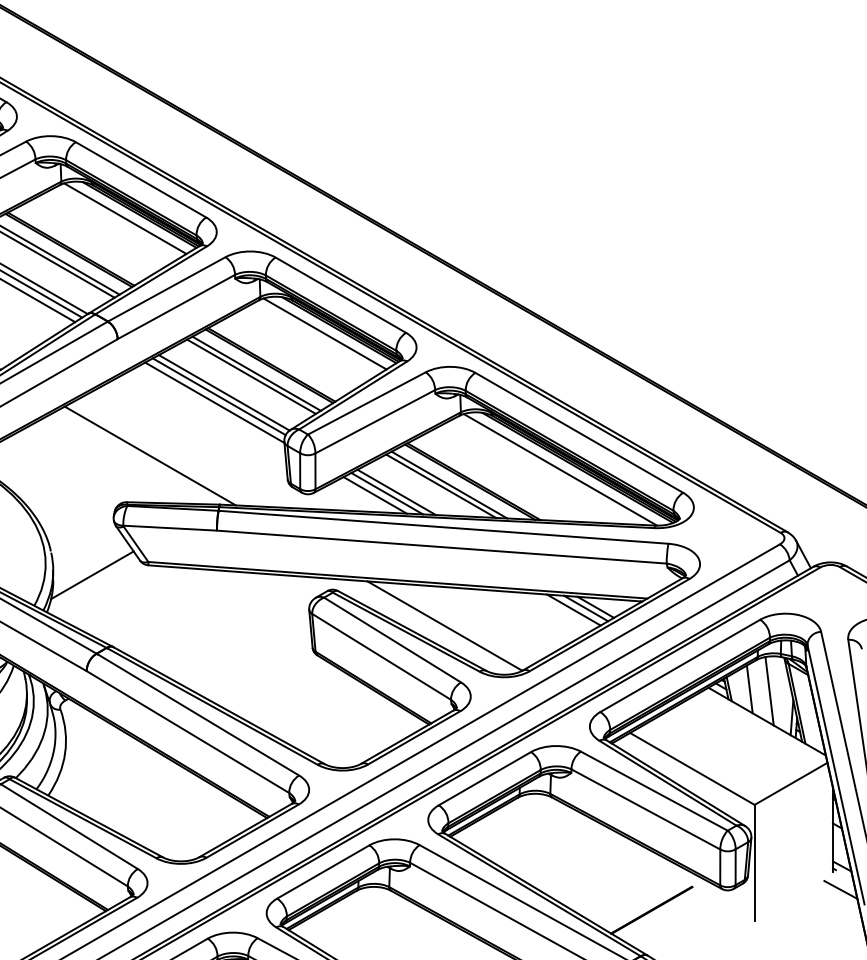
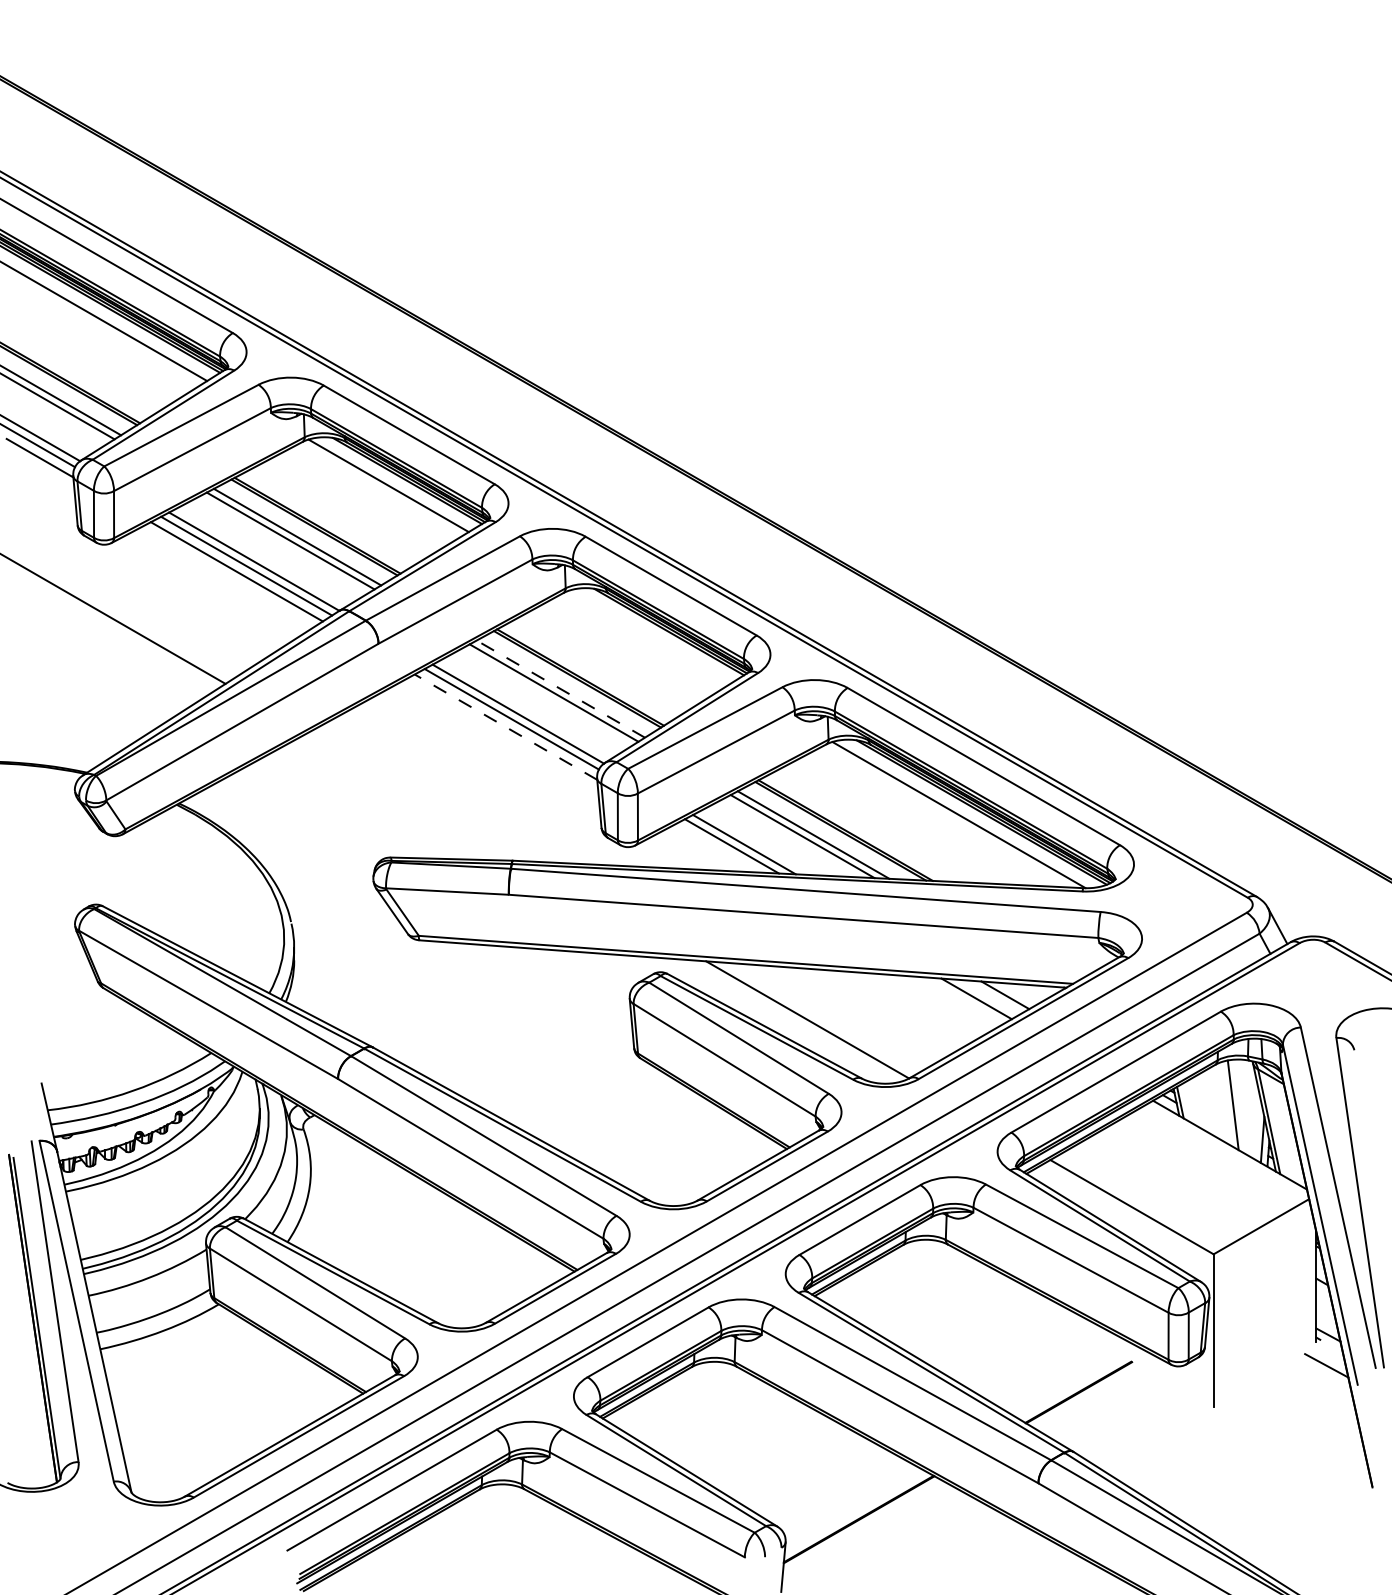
line: (325, 333) -> (650, 636), removed
line: (256, 373) -> (560, 688), solid -> dashed
line: (214, 402) -> (505, 726), solid -> dashed
line: (150, 455) -> (421, 796), removed
line: (374, 495) -> (715, 848), removed
line: (92, 575) -> (345, 953), removed
line: (585, 608) -> (992, 996), removed
line: (749, 689) -> (1207, 1102), removed

